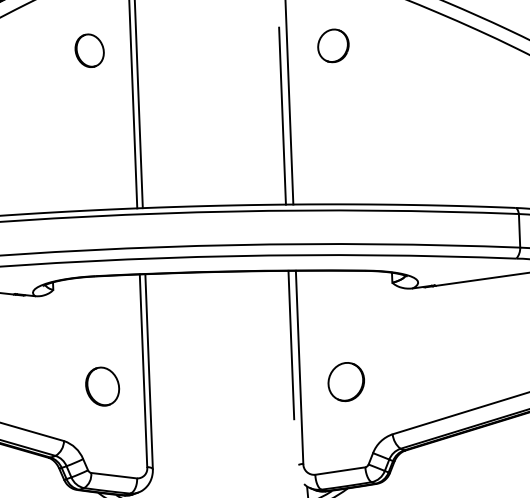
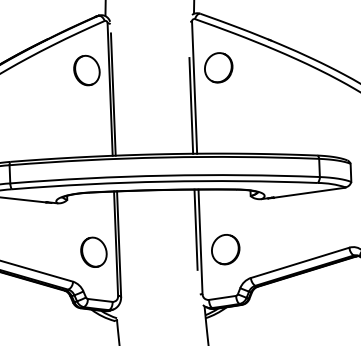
part: (332, 45) -> (218, 67), size x1.67
part: (88, 50) -> (86, 70), size x1.67
part: (345, 381) -> (225, 249), size x1.43
part: (101, 385) -> (93, 251), size x1.43

